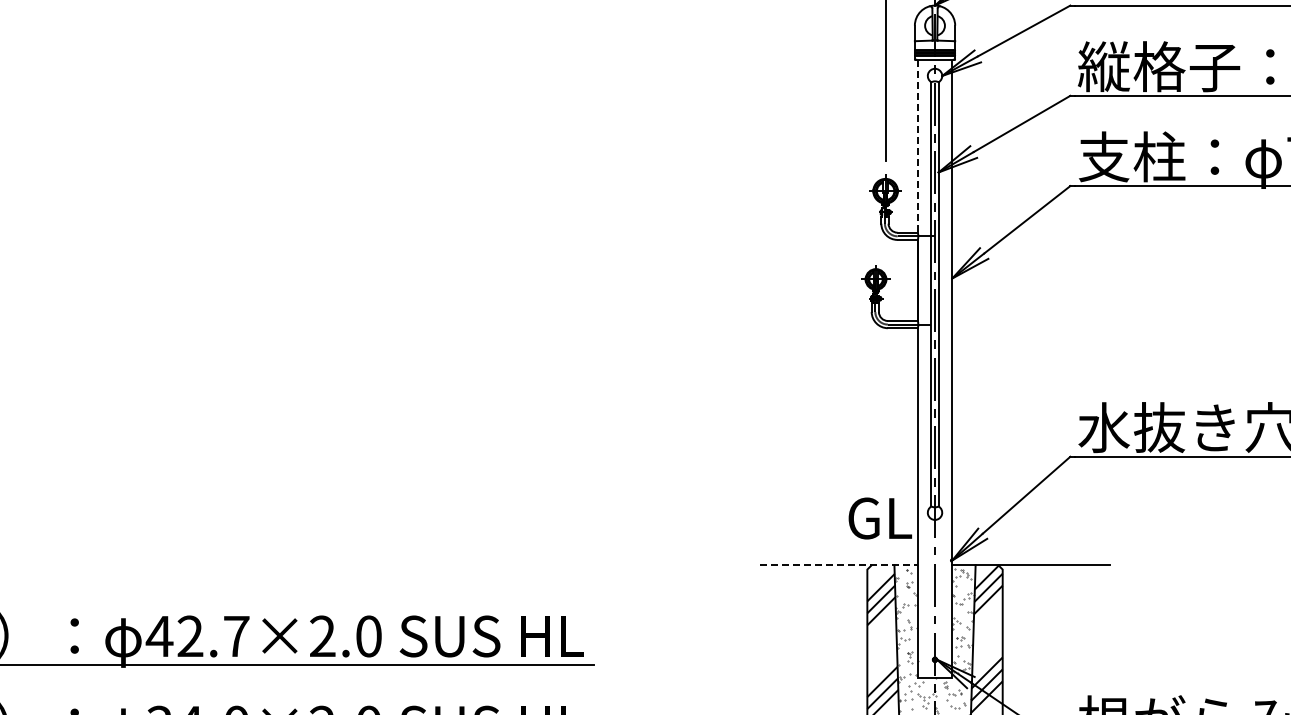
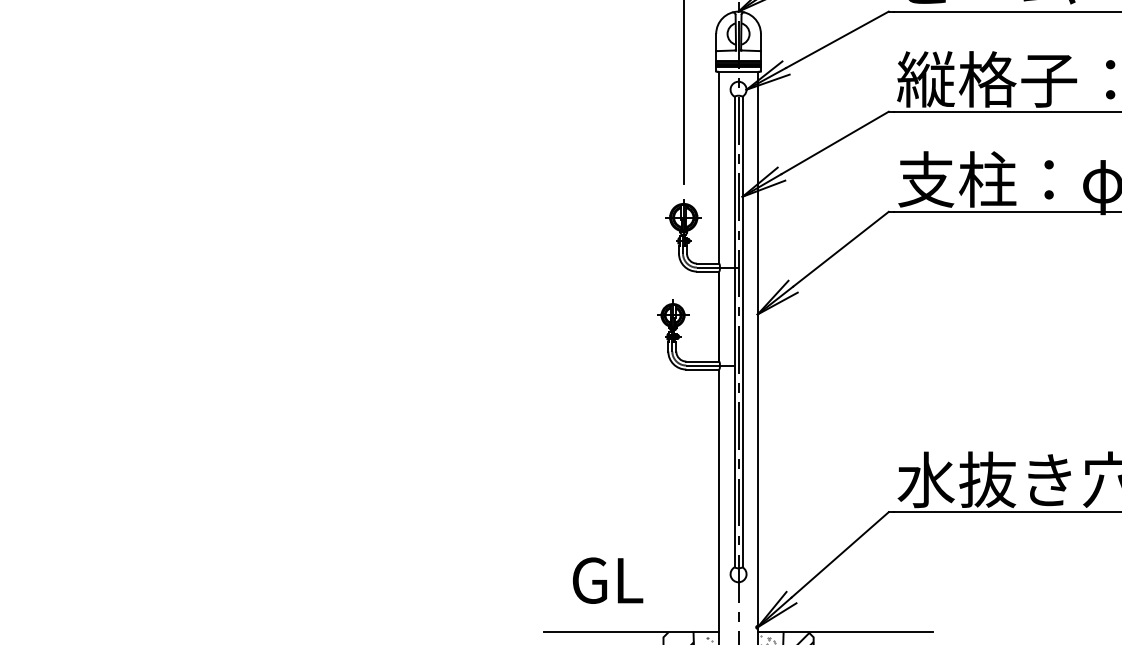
line: (917, 146) -> (719, 167), dashed -> solid
text: (879, 518) -> (607, 580), moved
line: (838, 565) -> (631, 632), dashed -> solid

